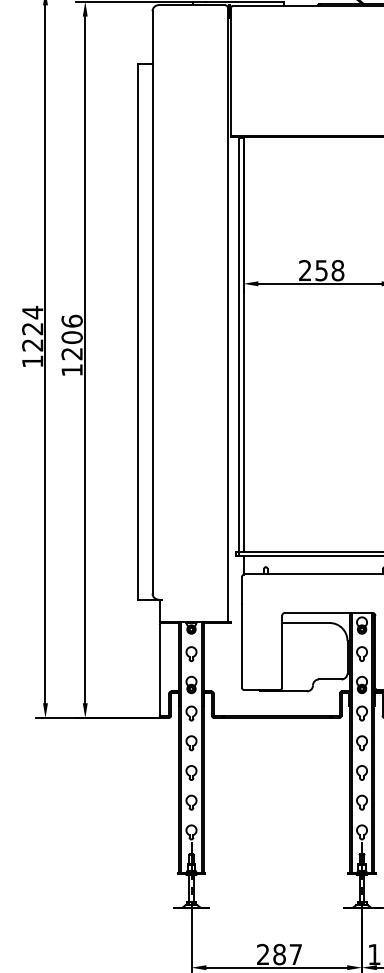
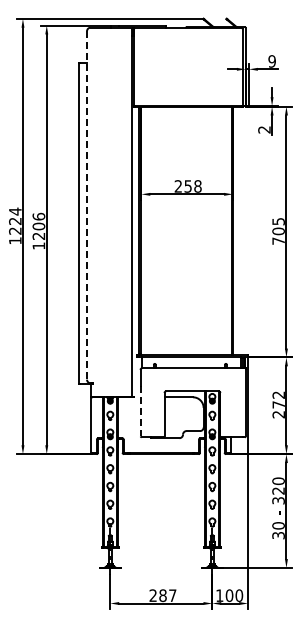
line: (153, 302) -> (87, 205), solid -> dashed
line: (241, 646) -> (140, 411), solid -> dashed

